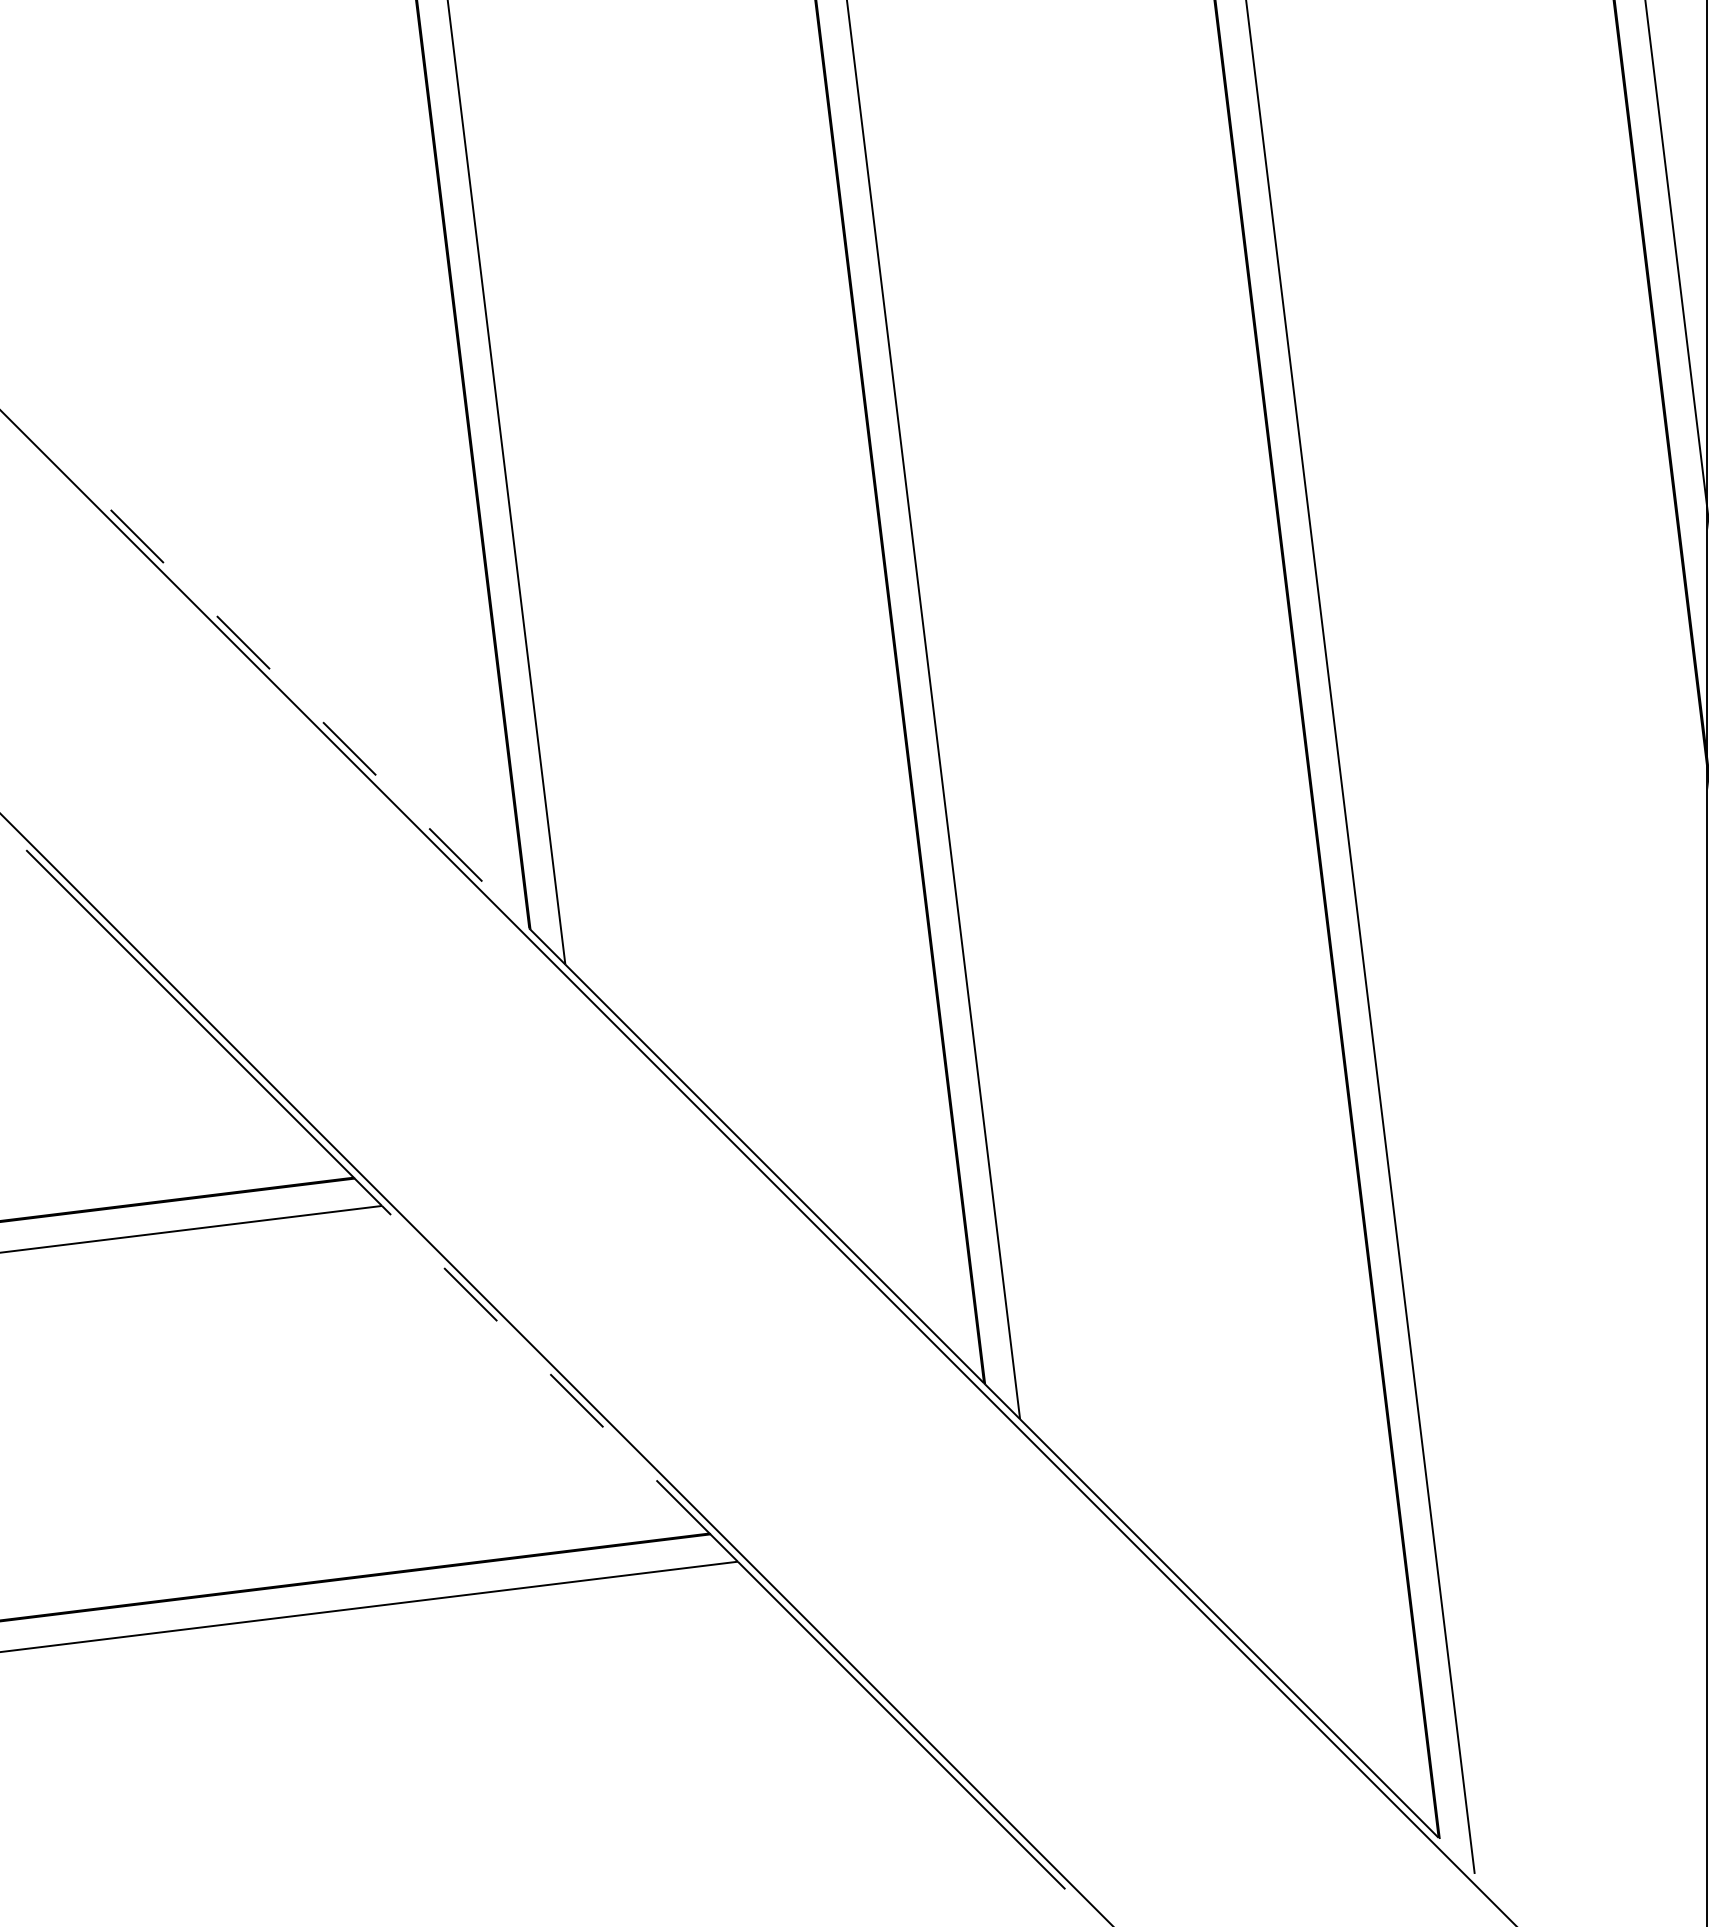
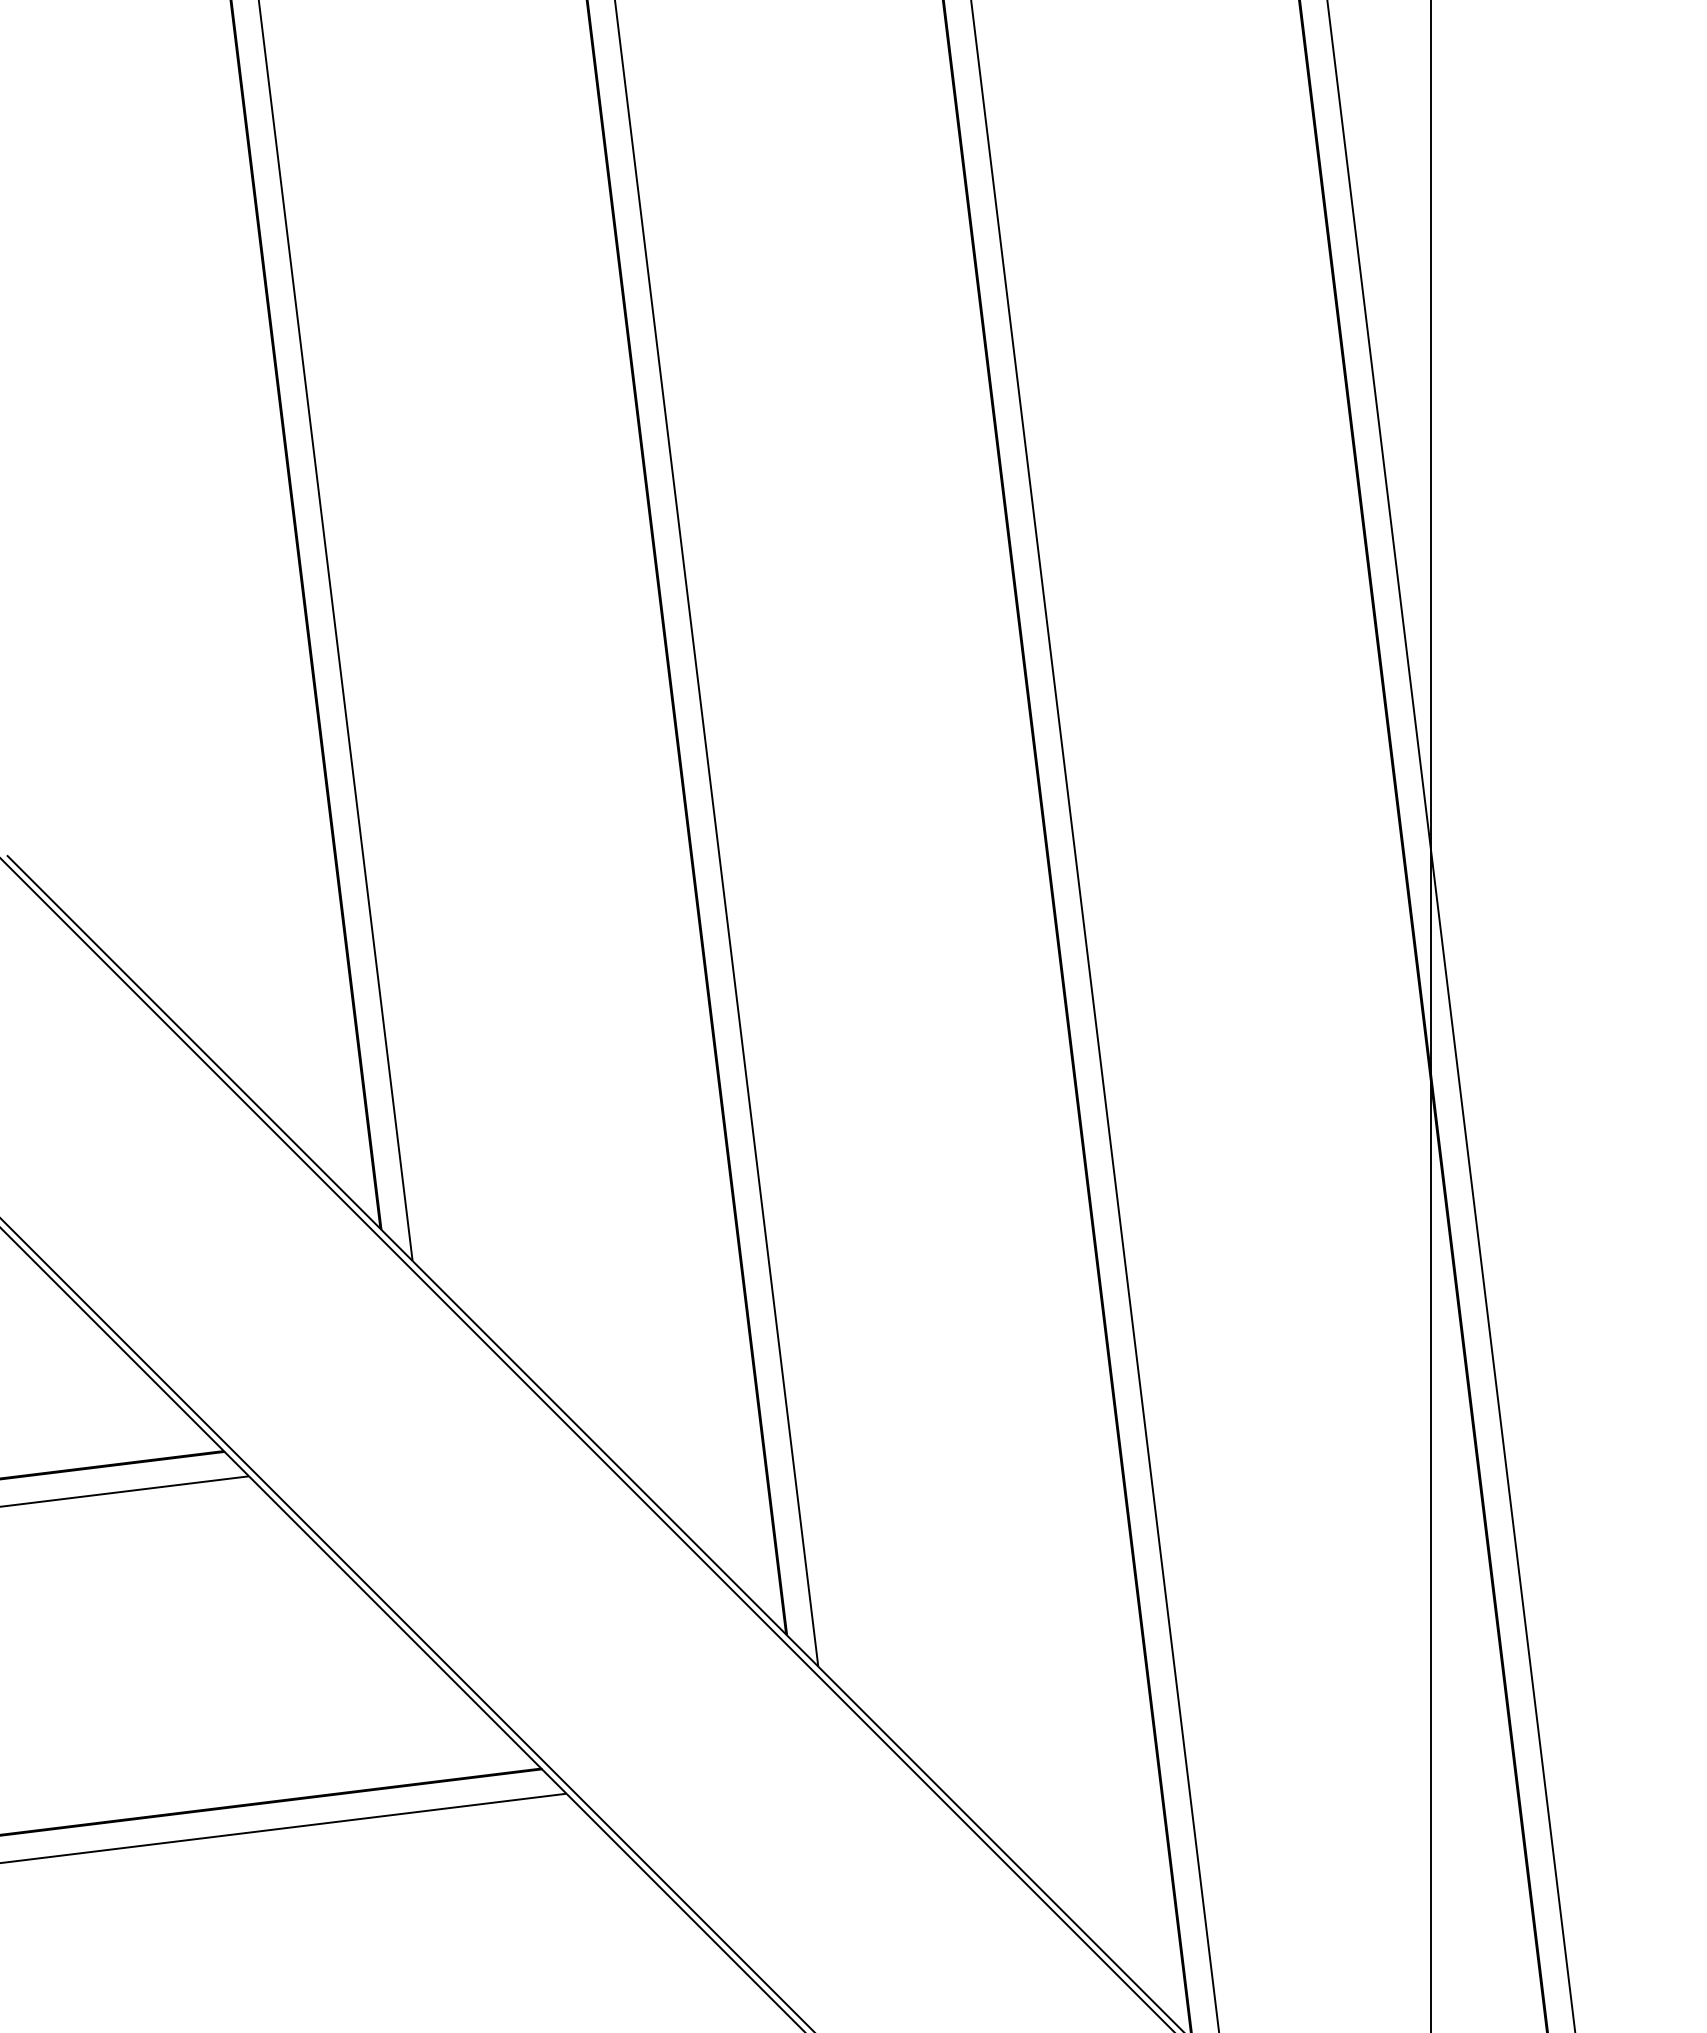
line: (320, 719) -> (194, 1042), dashed -> solid
line: (546, 1369) -> (395, 1622), dashed -> solid

